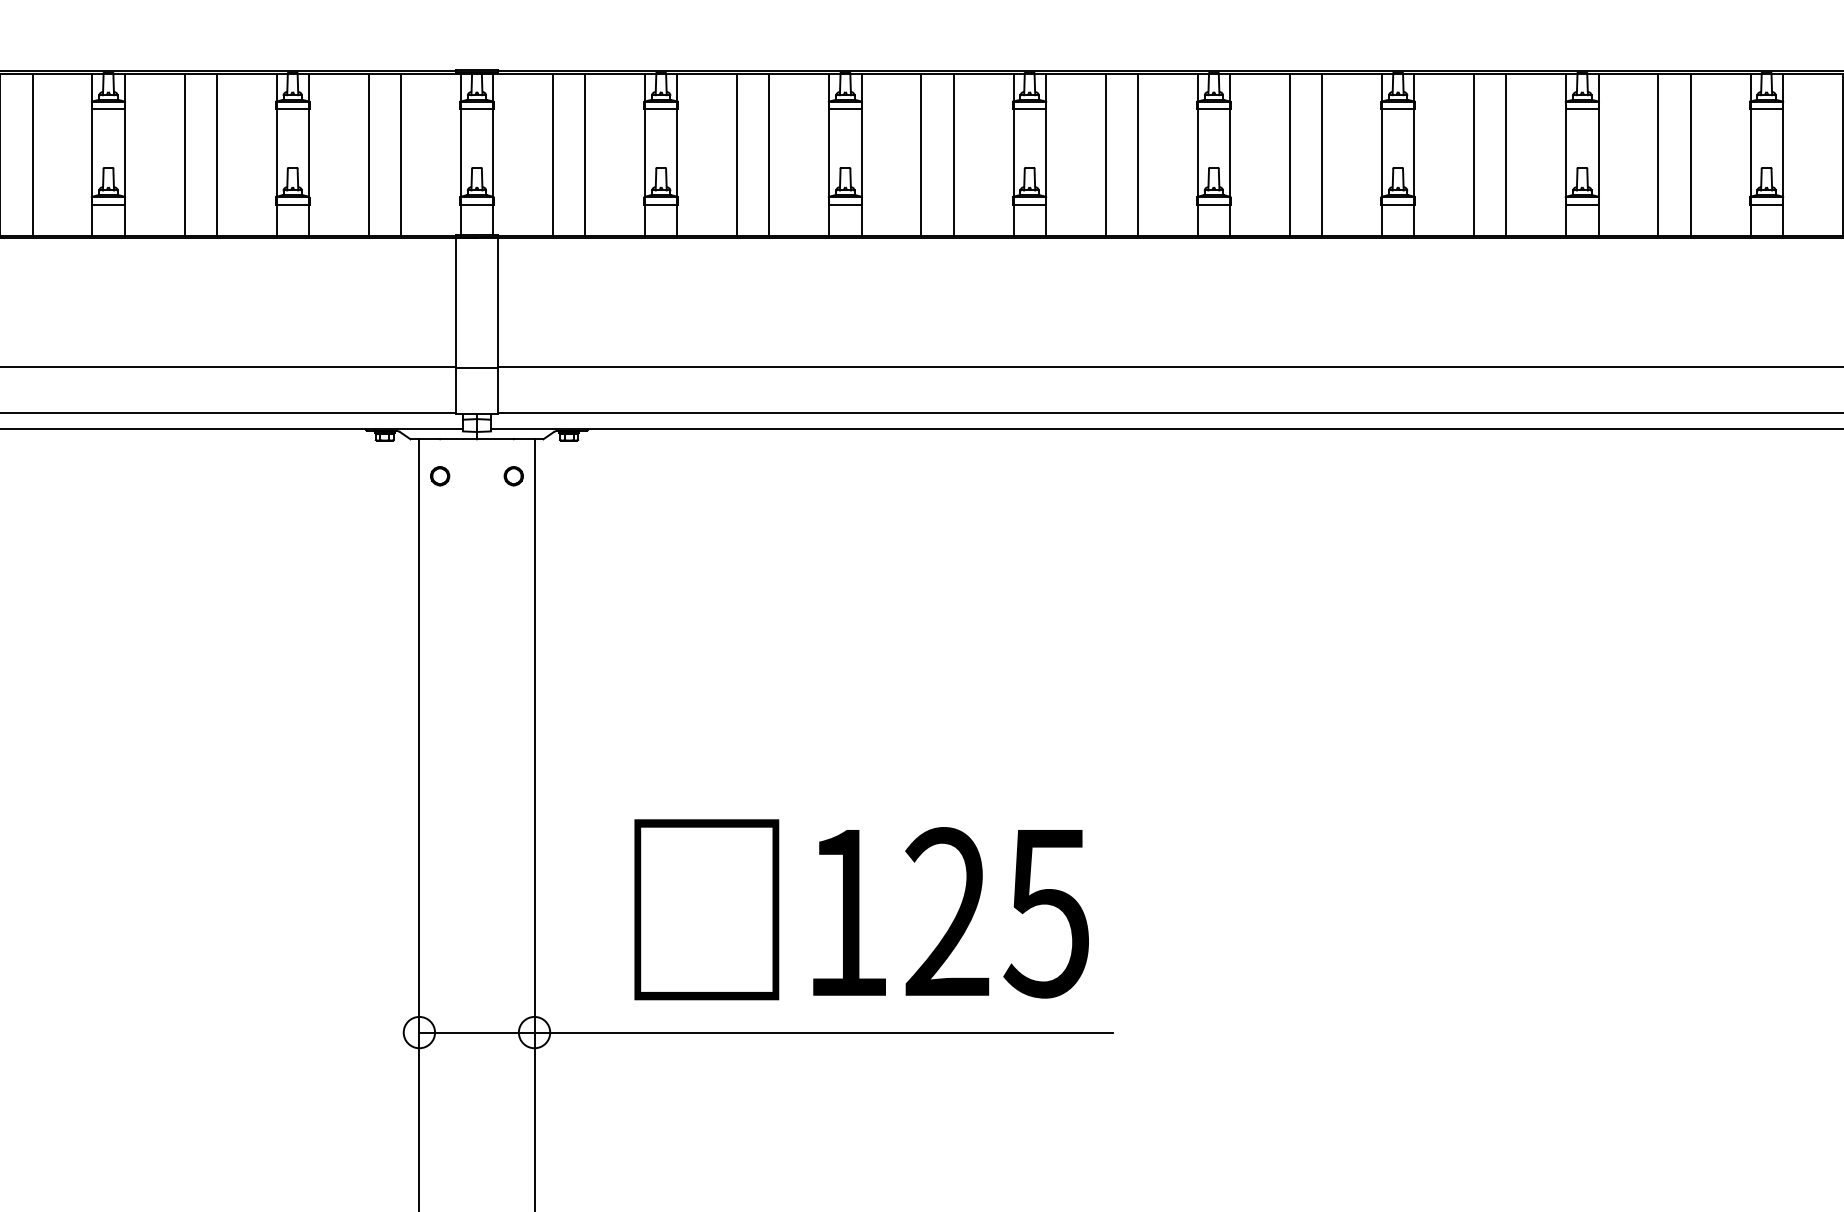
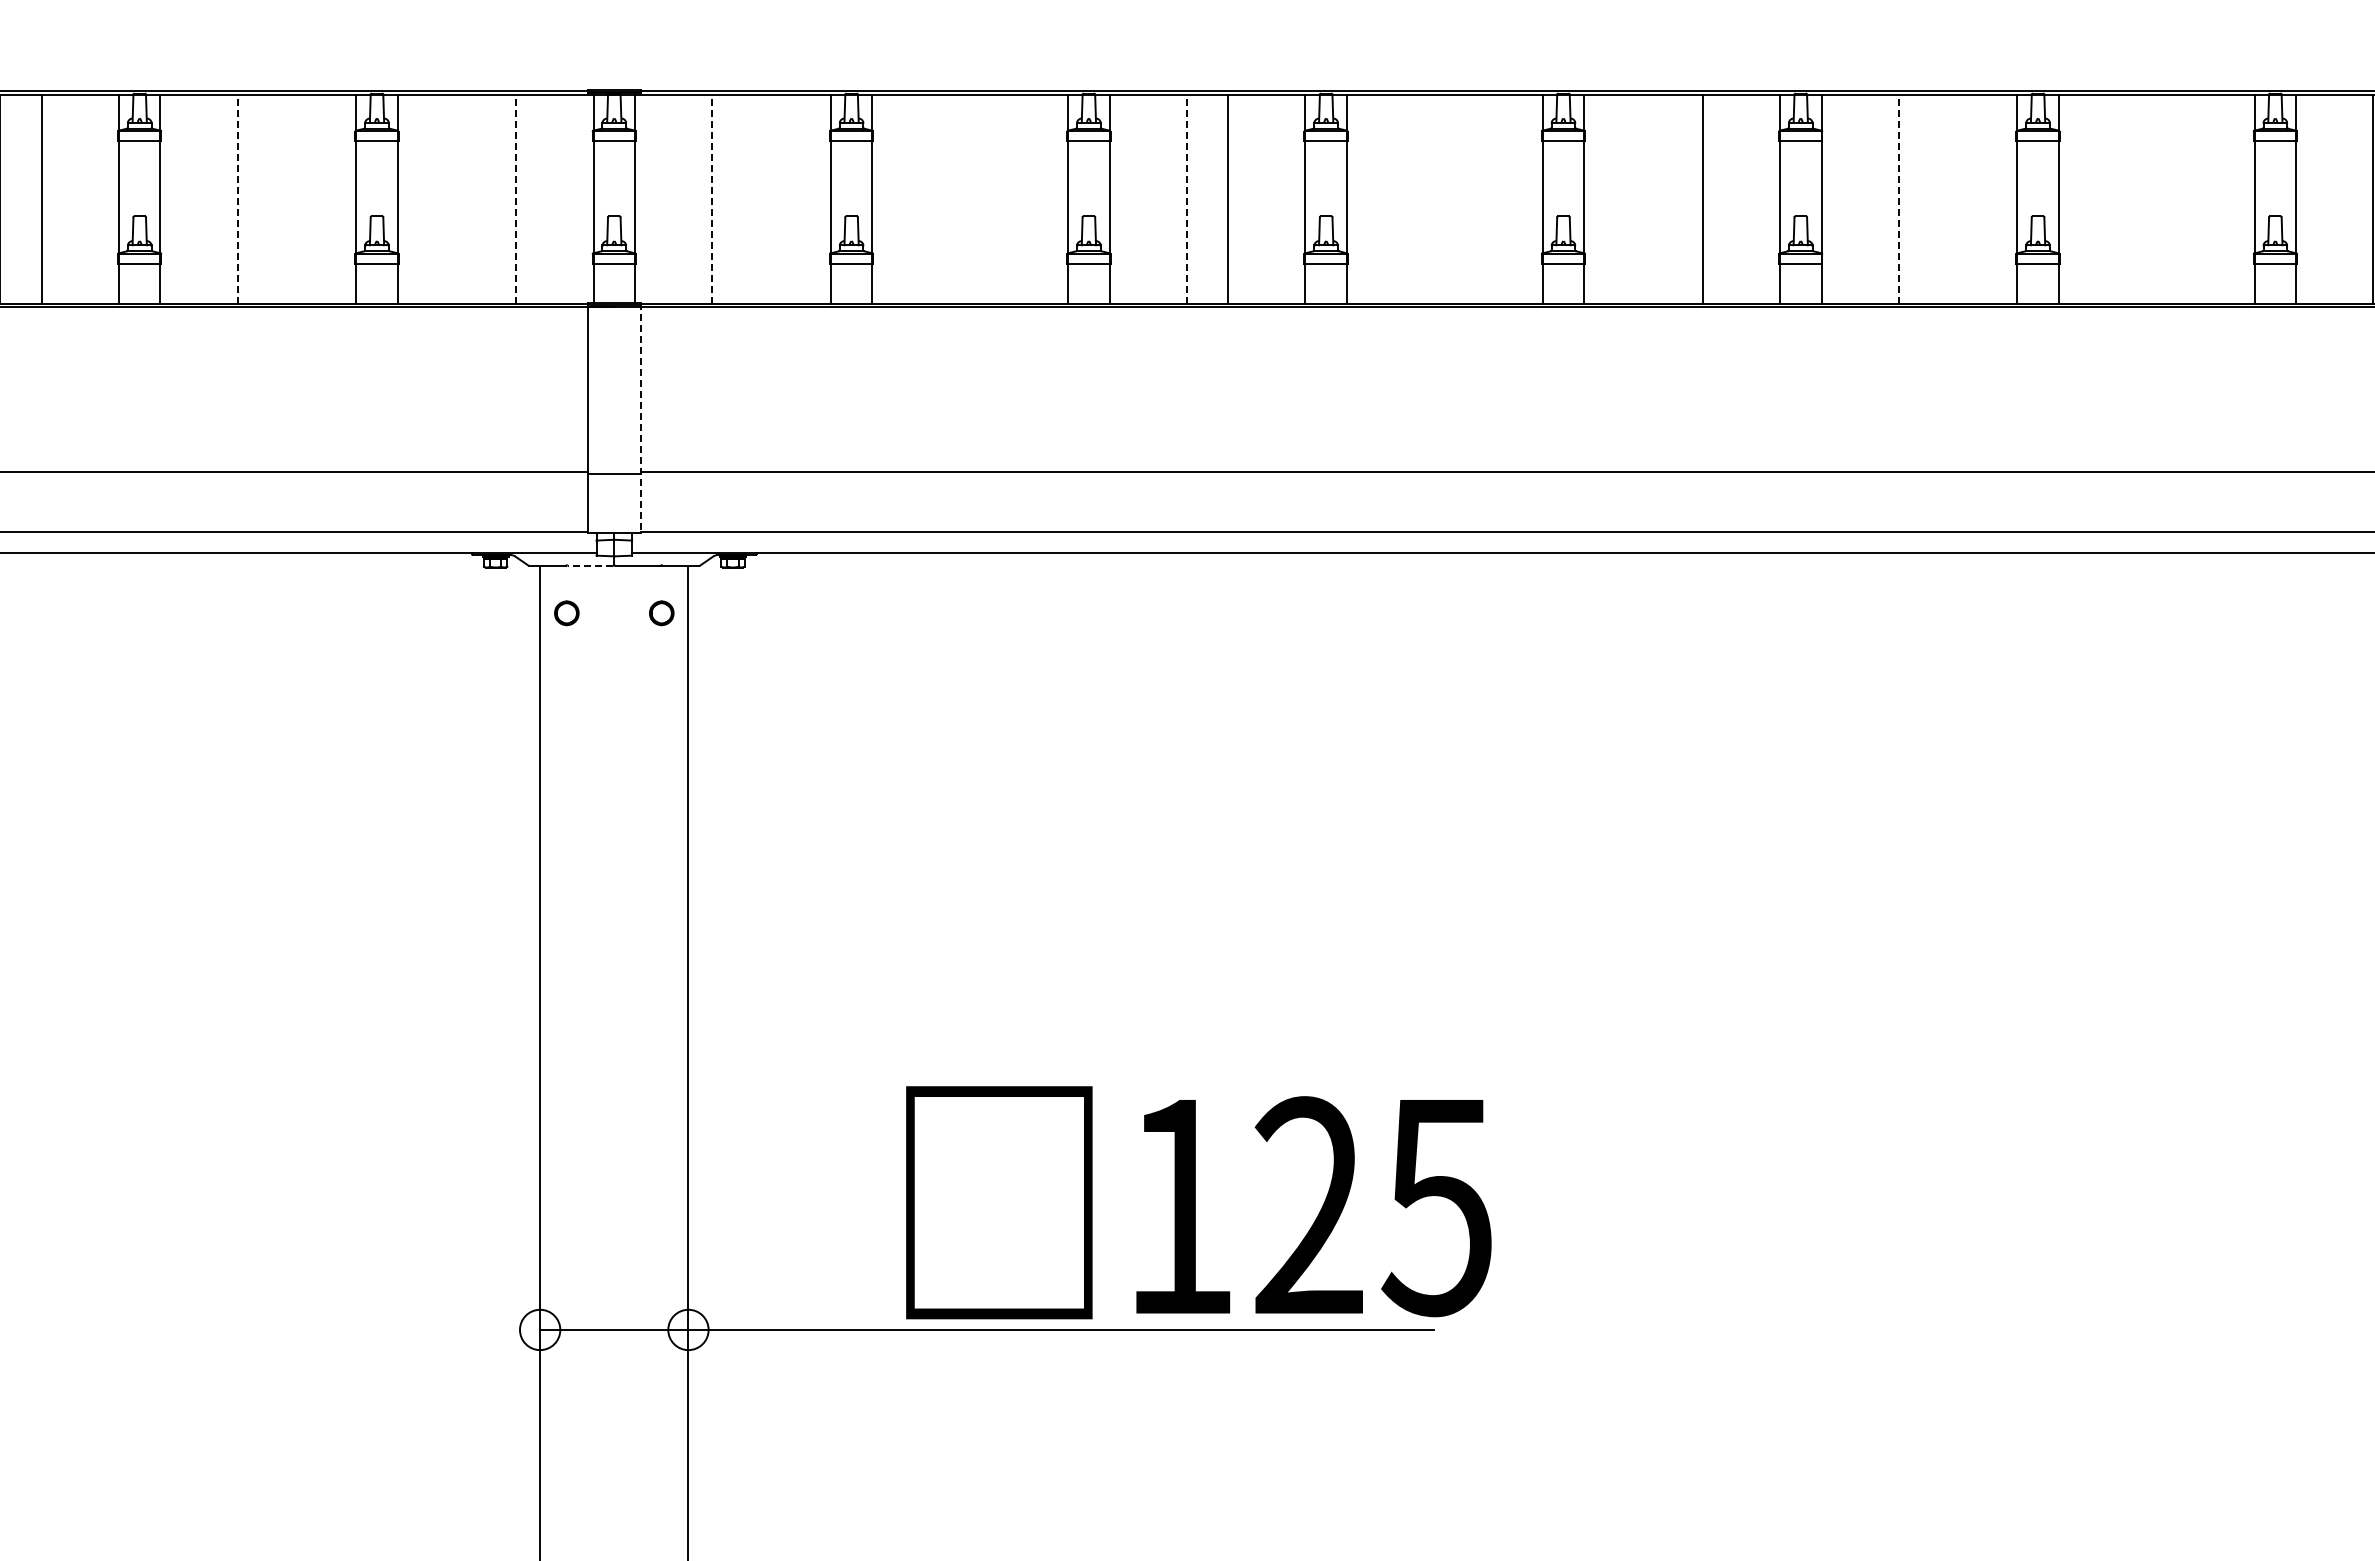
line: (184, 154) -> (237, 199), solid -> dashed
line: (217, 154) -> (279, 199), removed
line: (368, 154) -> (474, 199), removed
line: (401, 154) -> (516, 199), solid -> dashed
line: (553, 154) -> (712, 199), solid -> dashed
line: (585, 154) -> (753, 199), removed
line: (737, 154) -> (949, 199), removed
line: (769, 154) -> (991, 199), removed
line: (921, 154) -> (1186, 199), solid -> dashed
line: (1106, 154) -> (1424, 199), removed
line: (1137, 154) -> (1465, 199), removed
line: (1290, 154) -> (1661, 199), removed
line: (1474, 154) -> (1898, 199), solid -> dashed
line: (1506, 154) -> (1940, 199), removed
line: (1658, 154) -> (2135, 199), removed
line: (1690, 154) -> (2177, 199), removed
line: (498, 324) -> (641, 417), solid -> dashed
line: (458, 439) -> (590, 565), solid -> dashed
text: (861, 909) -> (1198, 1202), moved

